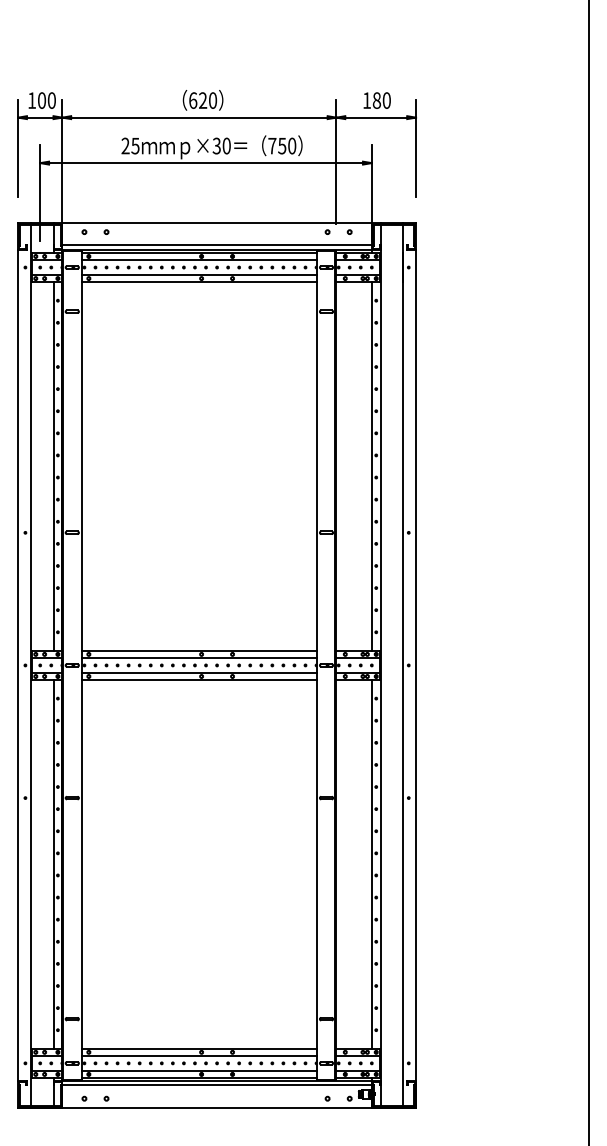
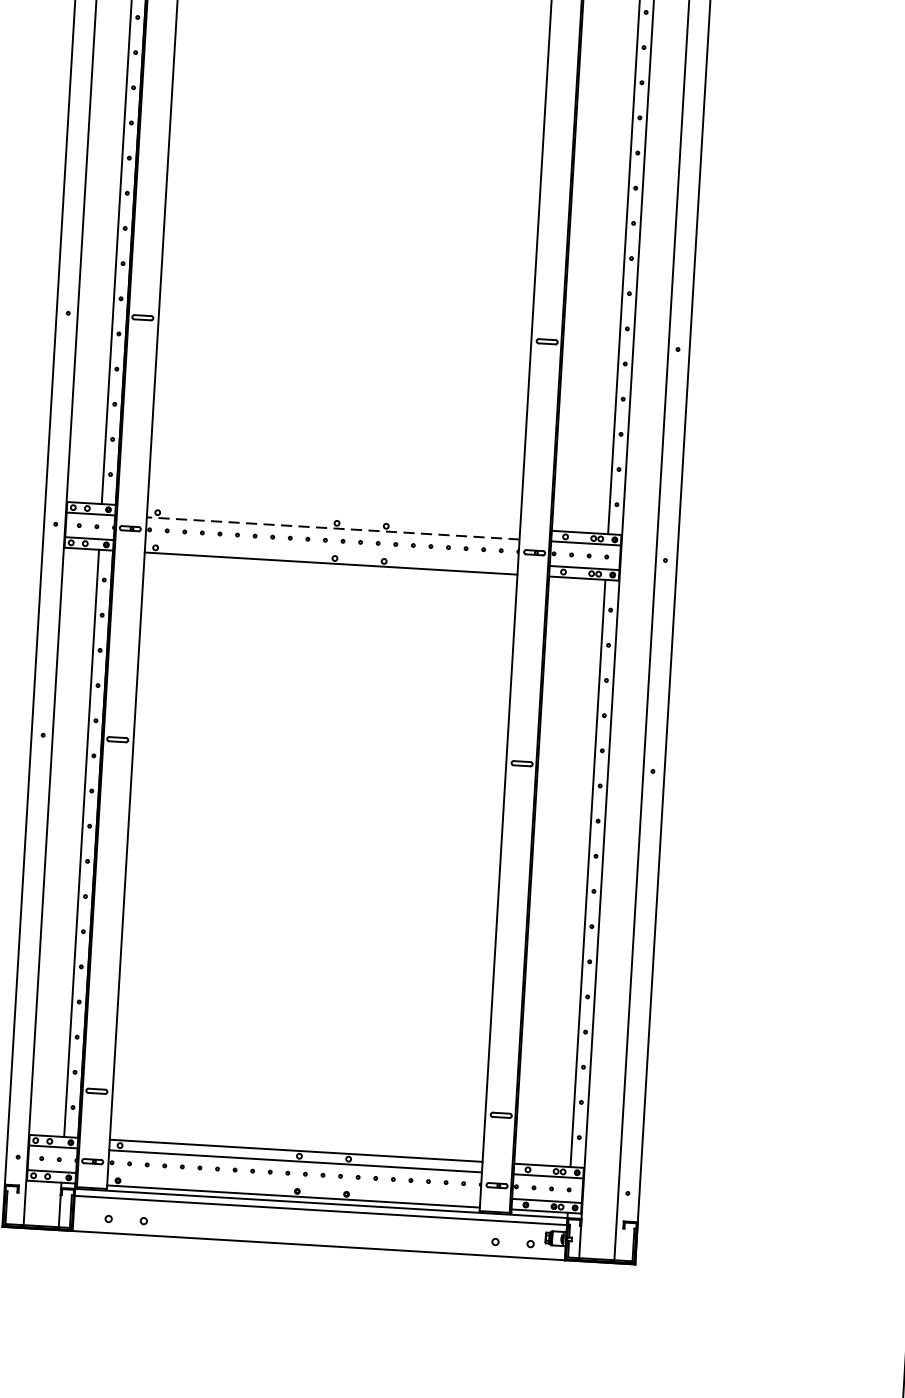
line: (199, 651) -> (333, 518), removed
line: (198, 657) -> (331, 527), solid -> dashed
line: (199, 673) -> (331, 553), removed
line: (199, 1071) -> (294, 1186), removed

